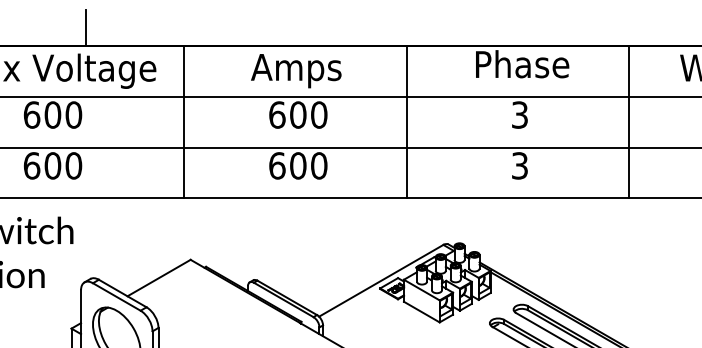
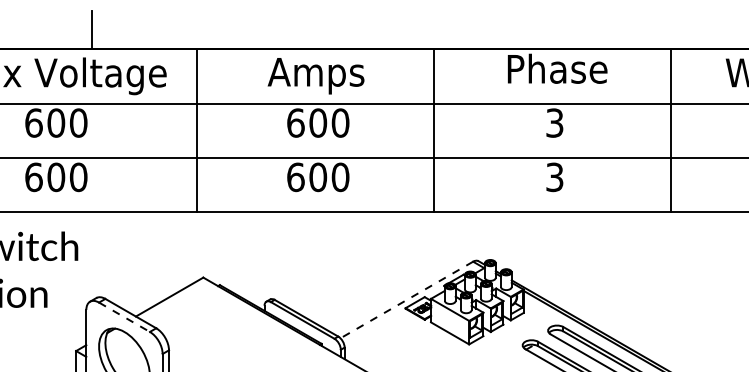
line: (380, 281) -> (406, 300), solid -> dashed
line: (116, 297) -> (124, 317), solid -> dashed

